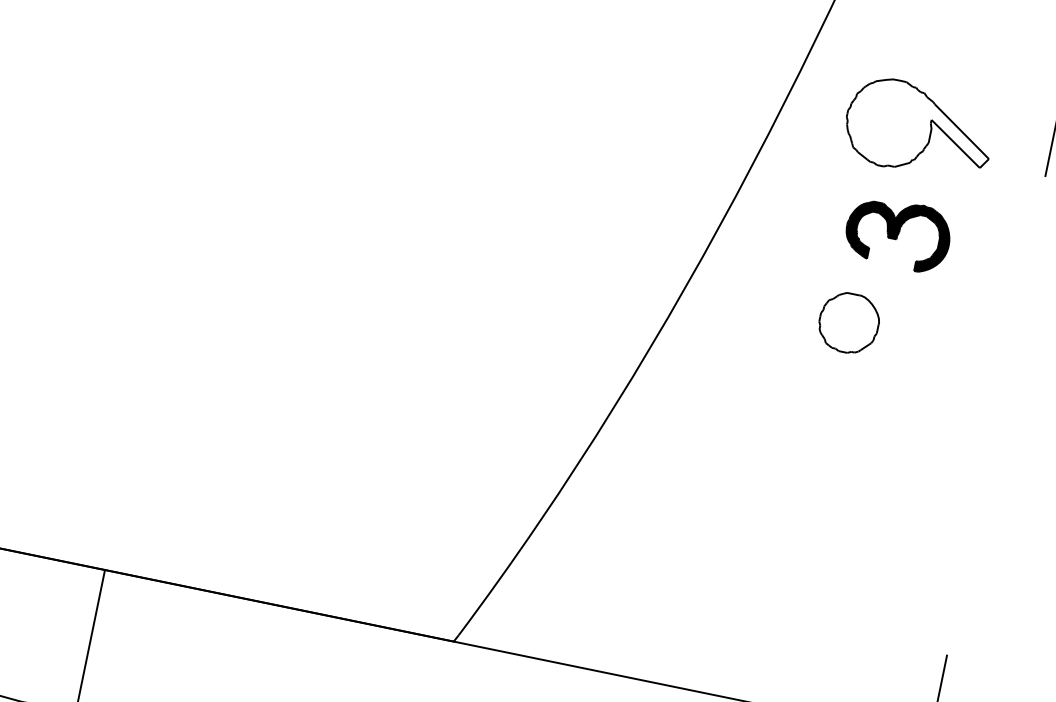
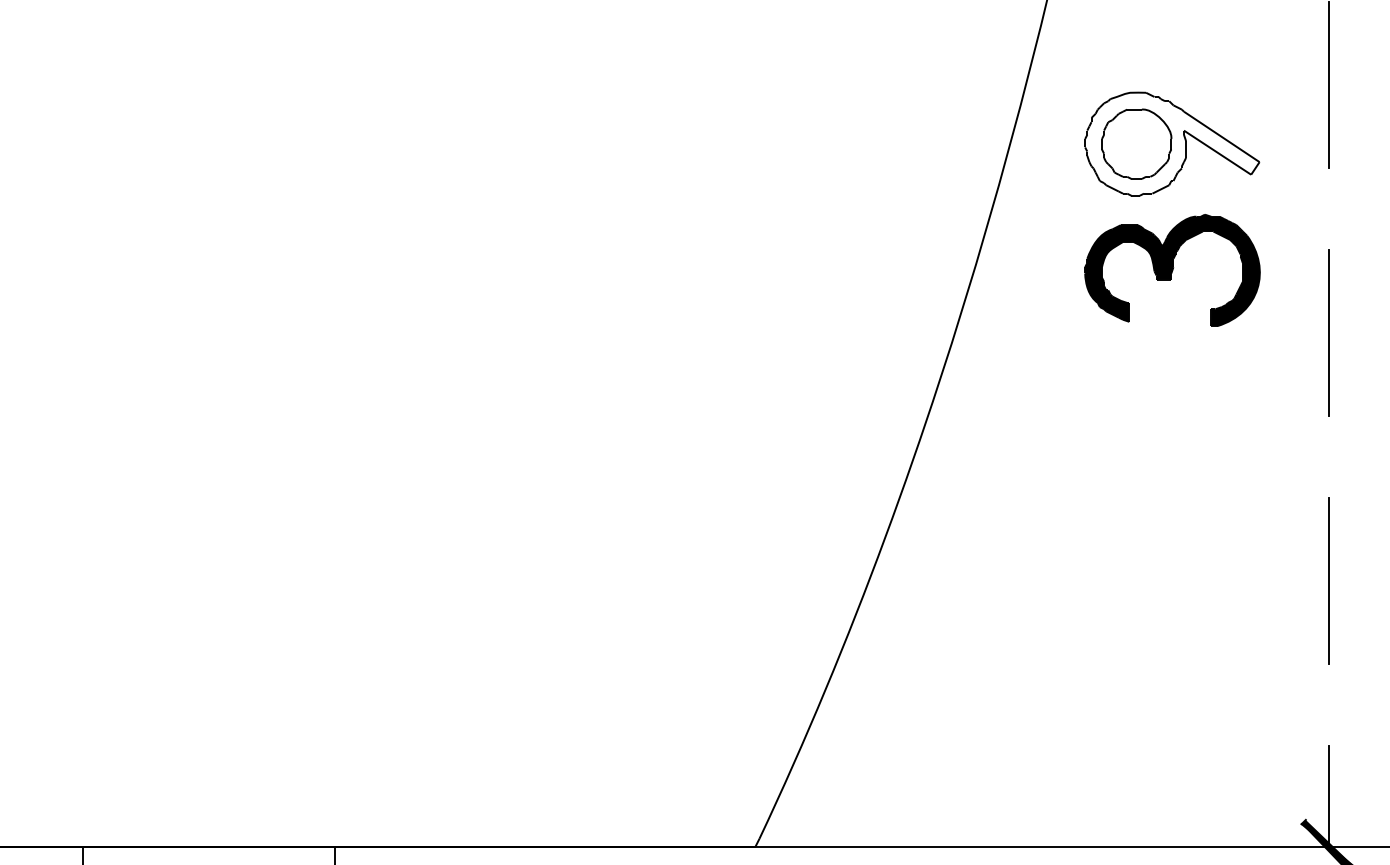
part: (898, 234) -> (1172, 270), size x1.43
line: (1016, 312) -> (1328, 333), added
part: (848, 322) -> (1136, 143), moved
line: (974, 518) -> (1328, 581), added

